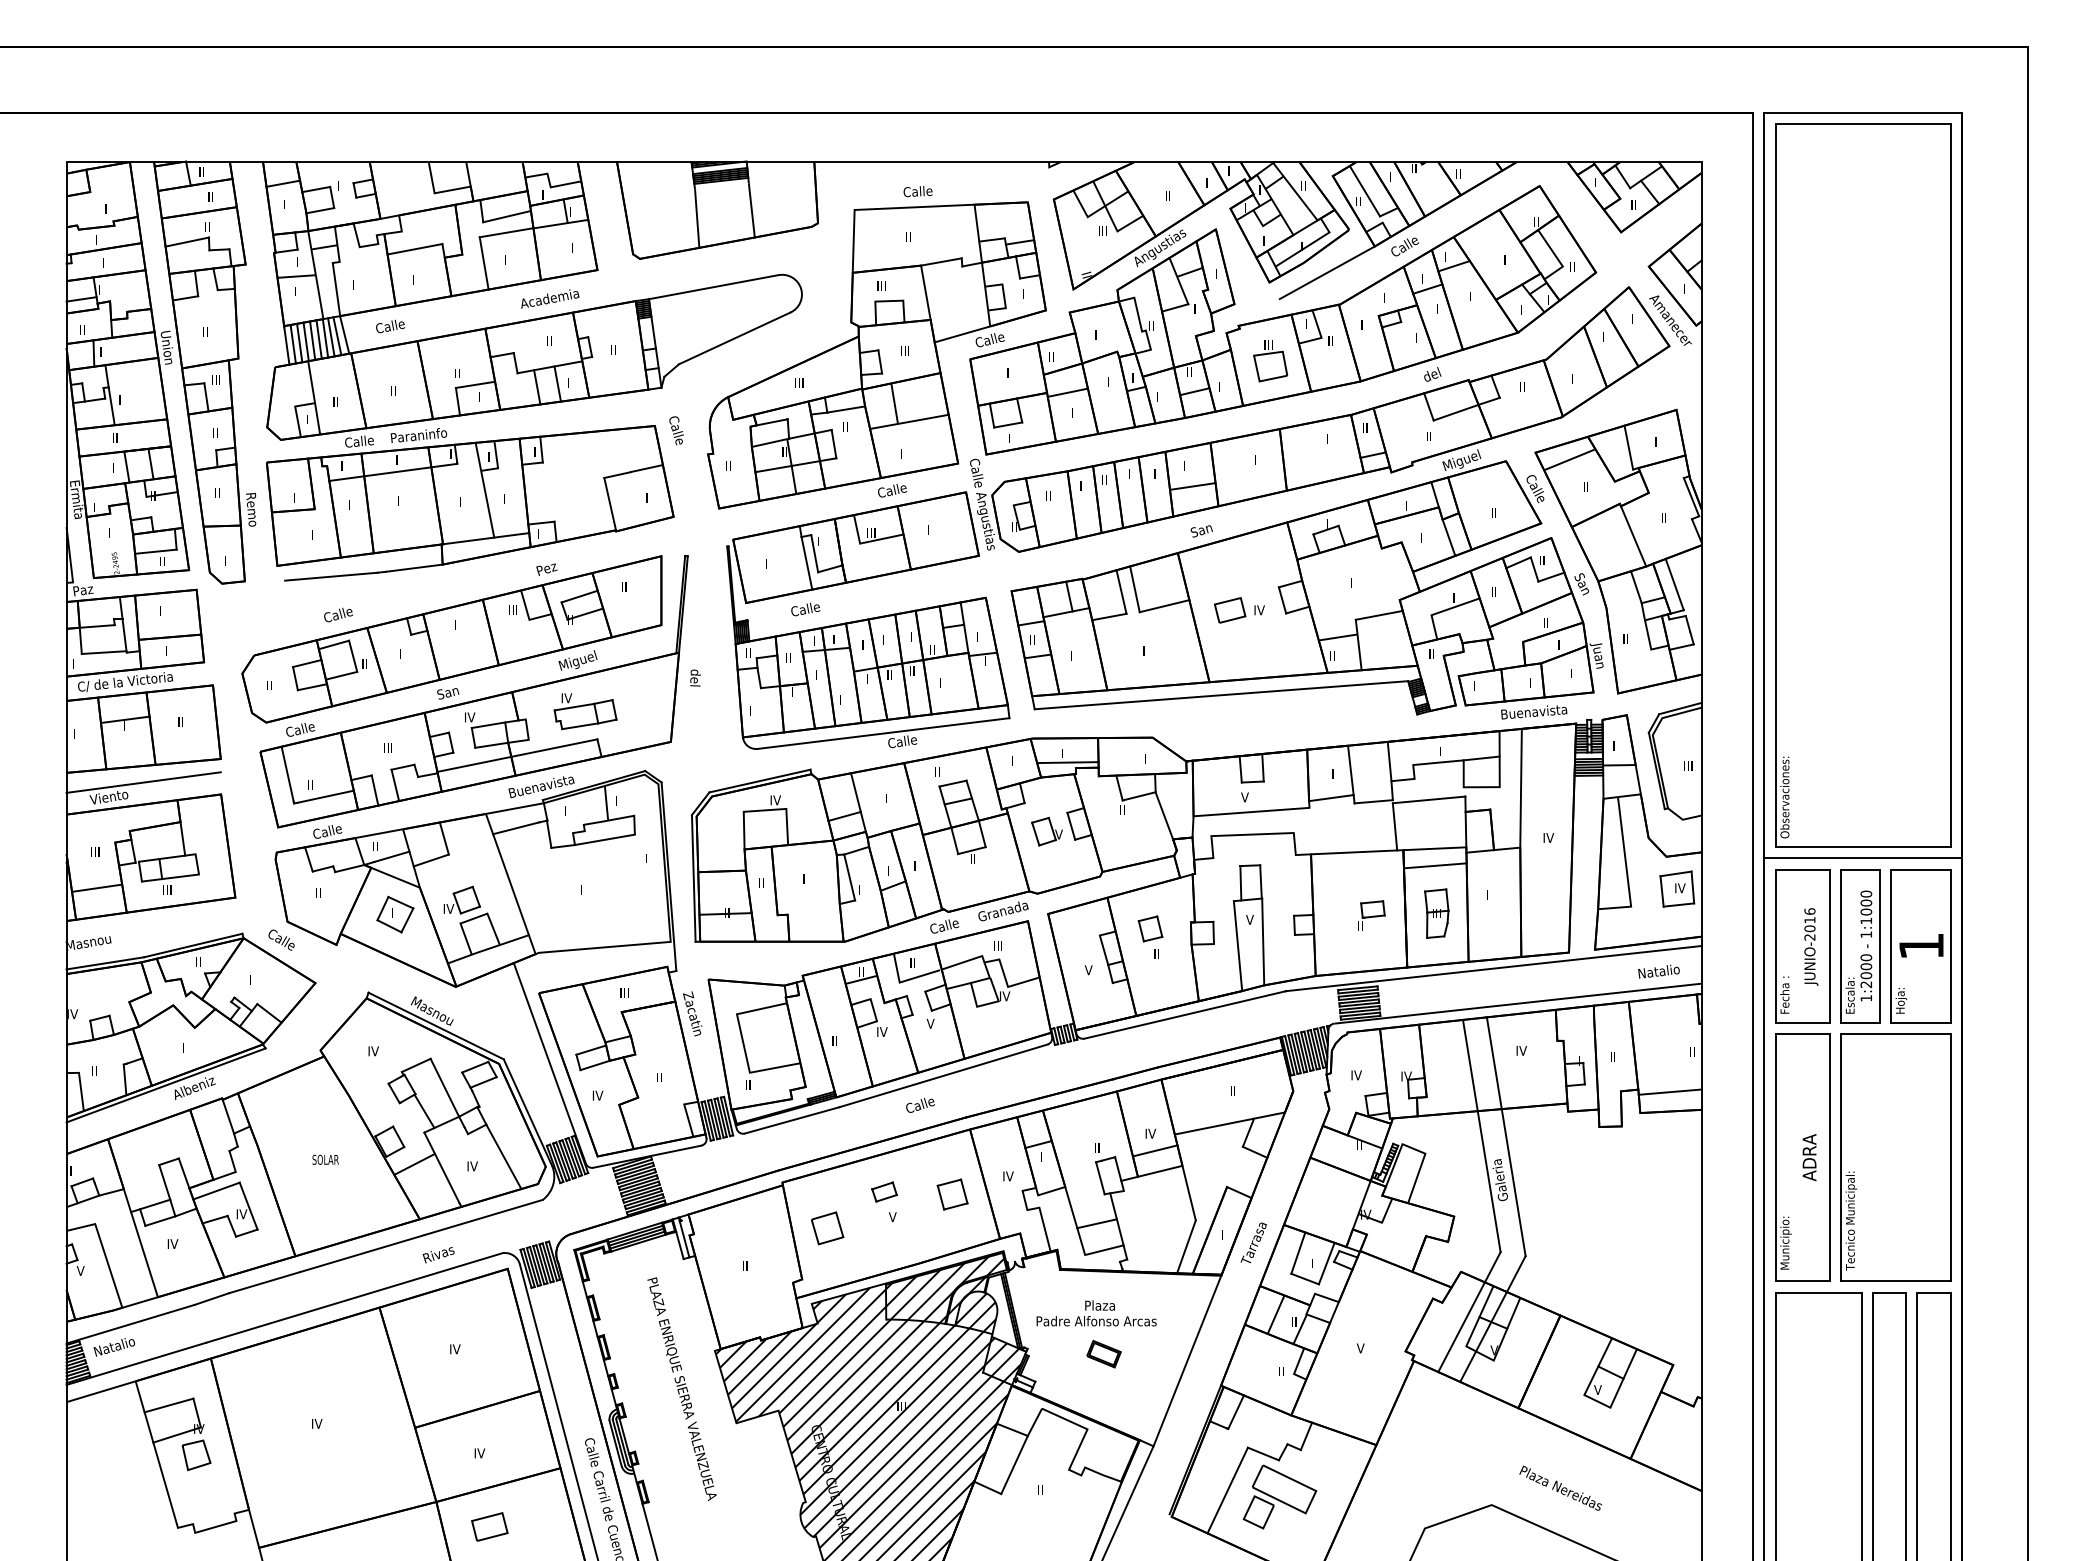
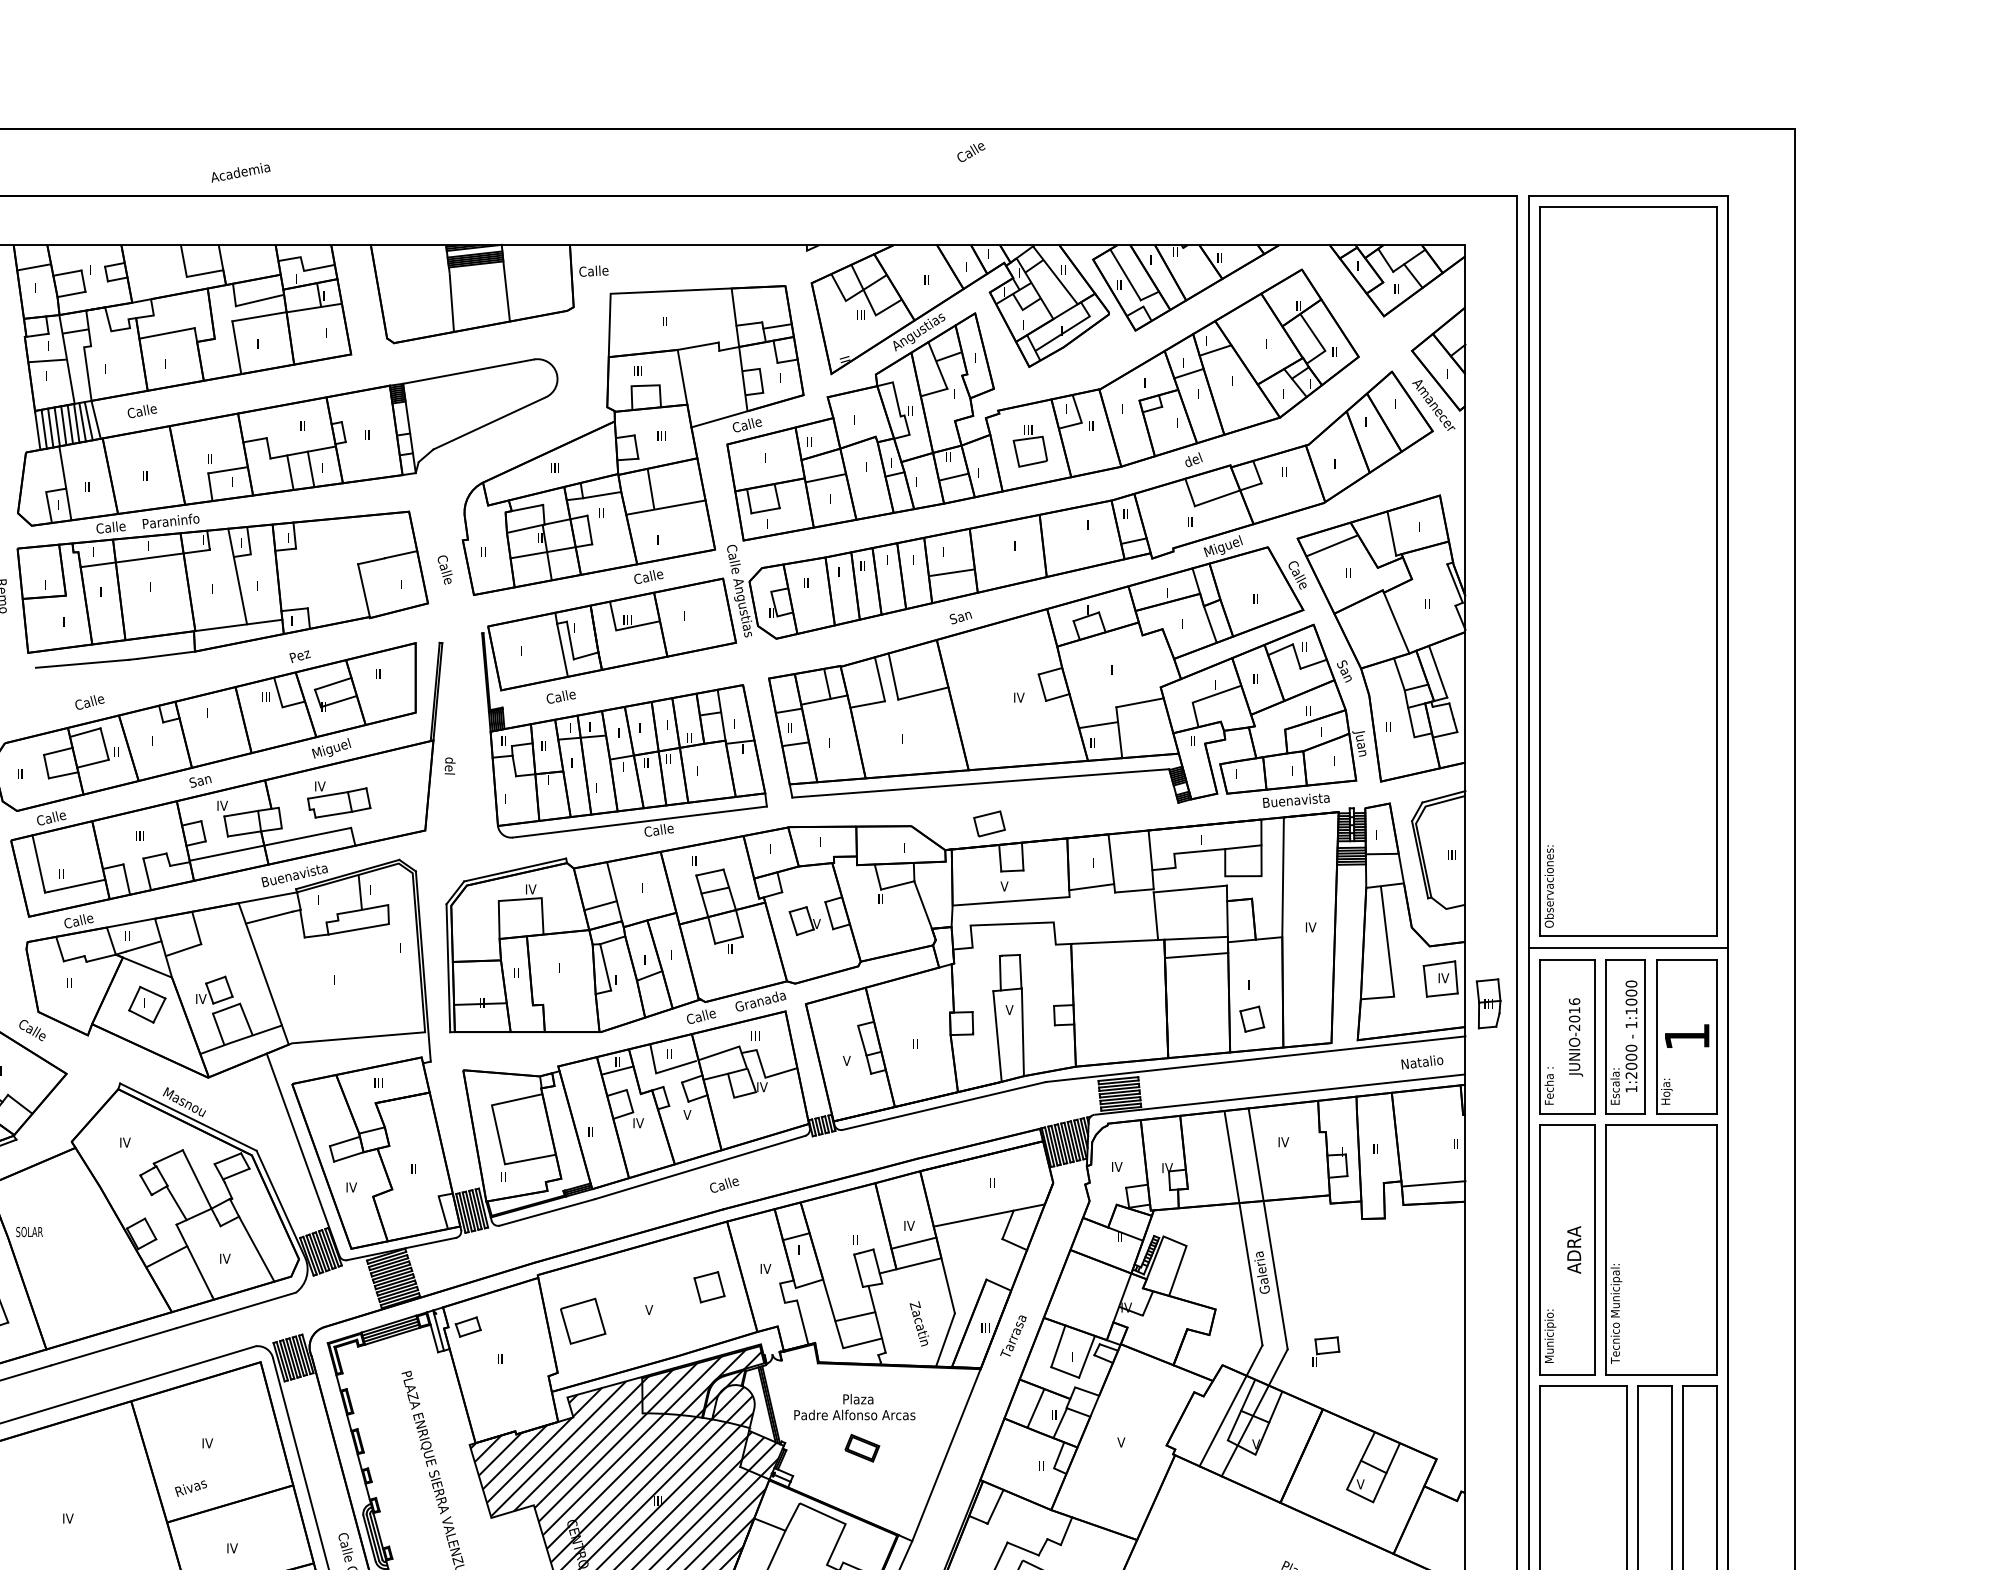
text: (917, 191) -> (593, 271), moved
text: (1404, 246) -> (970, 152), moved
line: (1326, 272) -> (1086, 356), removed
text: (550, 298) -> (241, 172), moved
text: (676, 430) -> (445, 569), moved
part: (1230, 610) -> (989, 824), moved
line: (1067, 762) -> (825, 851), removed
part: (1436, 913) -> (1488, 1003), moved
part: (1371, 915) -> (1325, 1351), moved
part: (1150, 928) -> (1252, 1018), moved
text: (692, 1013) -> (919, 1323), moved
text: (920, 1105) -> (724, 1185), moved
text: (325, 1159) -> (29, 1231), moved
part: (884, 1191) -> (468, 1326), moved
part: (827, 1228) -> (583, 1321), size x1.4
text: (1228, 1234) -> (987, 1327), I -> III
text: (438, 1255) -> (190, 1488), moved

